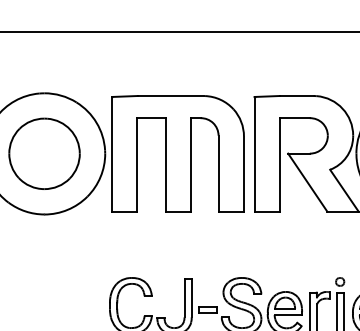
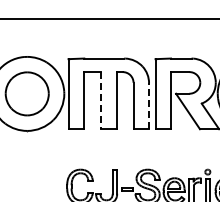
line: (166, 164) -> (101, 100), solid -> dashed
line: (244, 174) -> (149, 106), solid -> dashed

